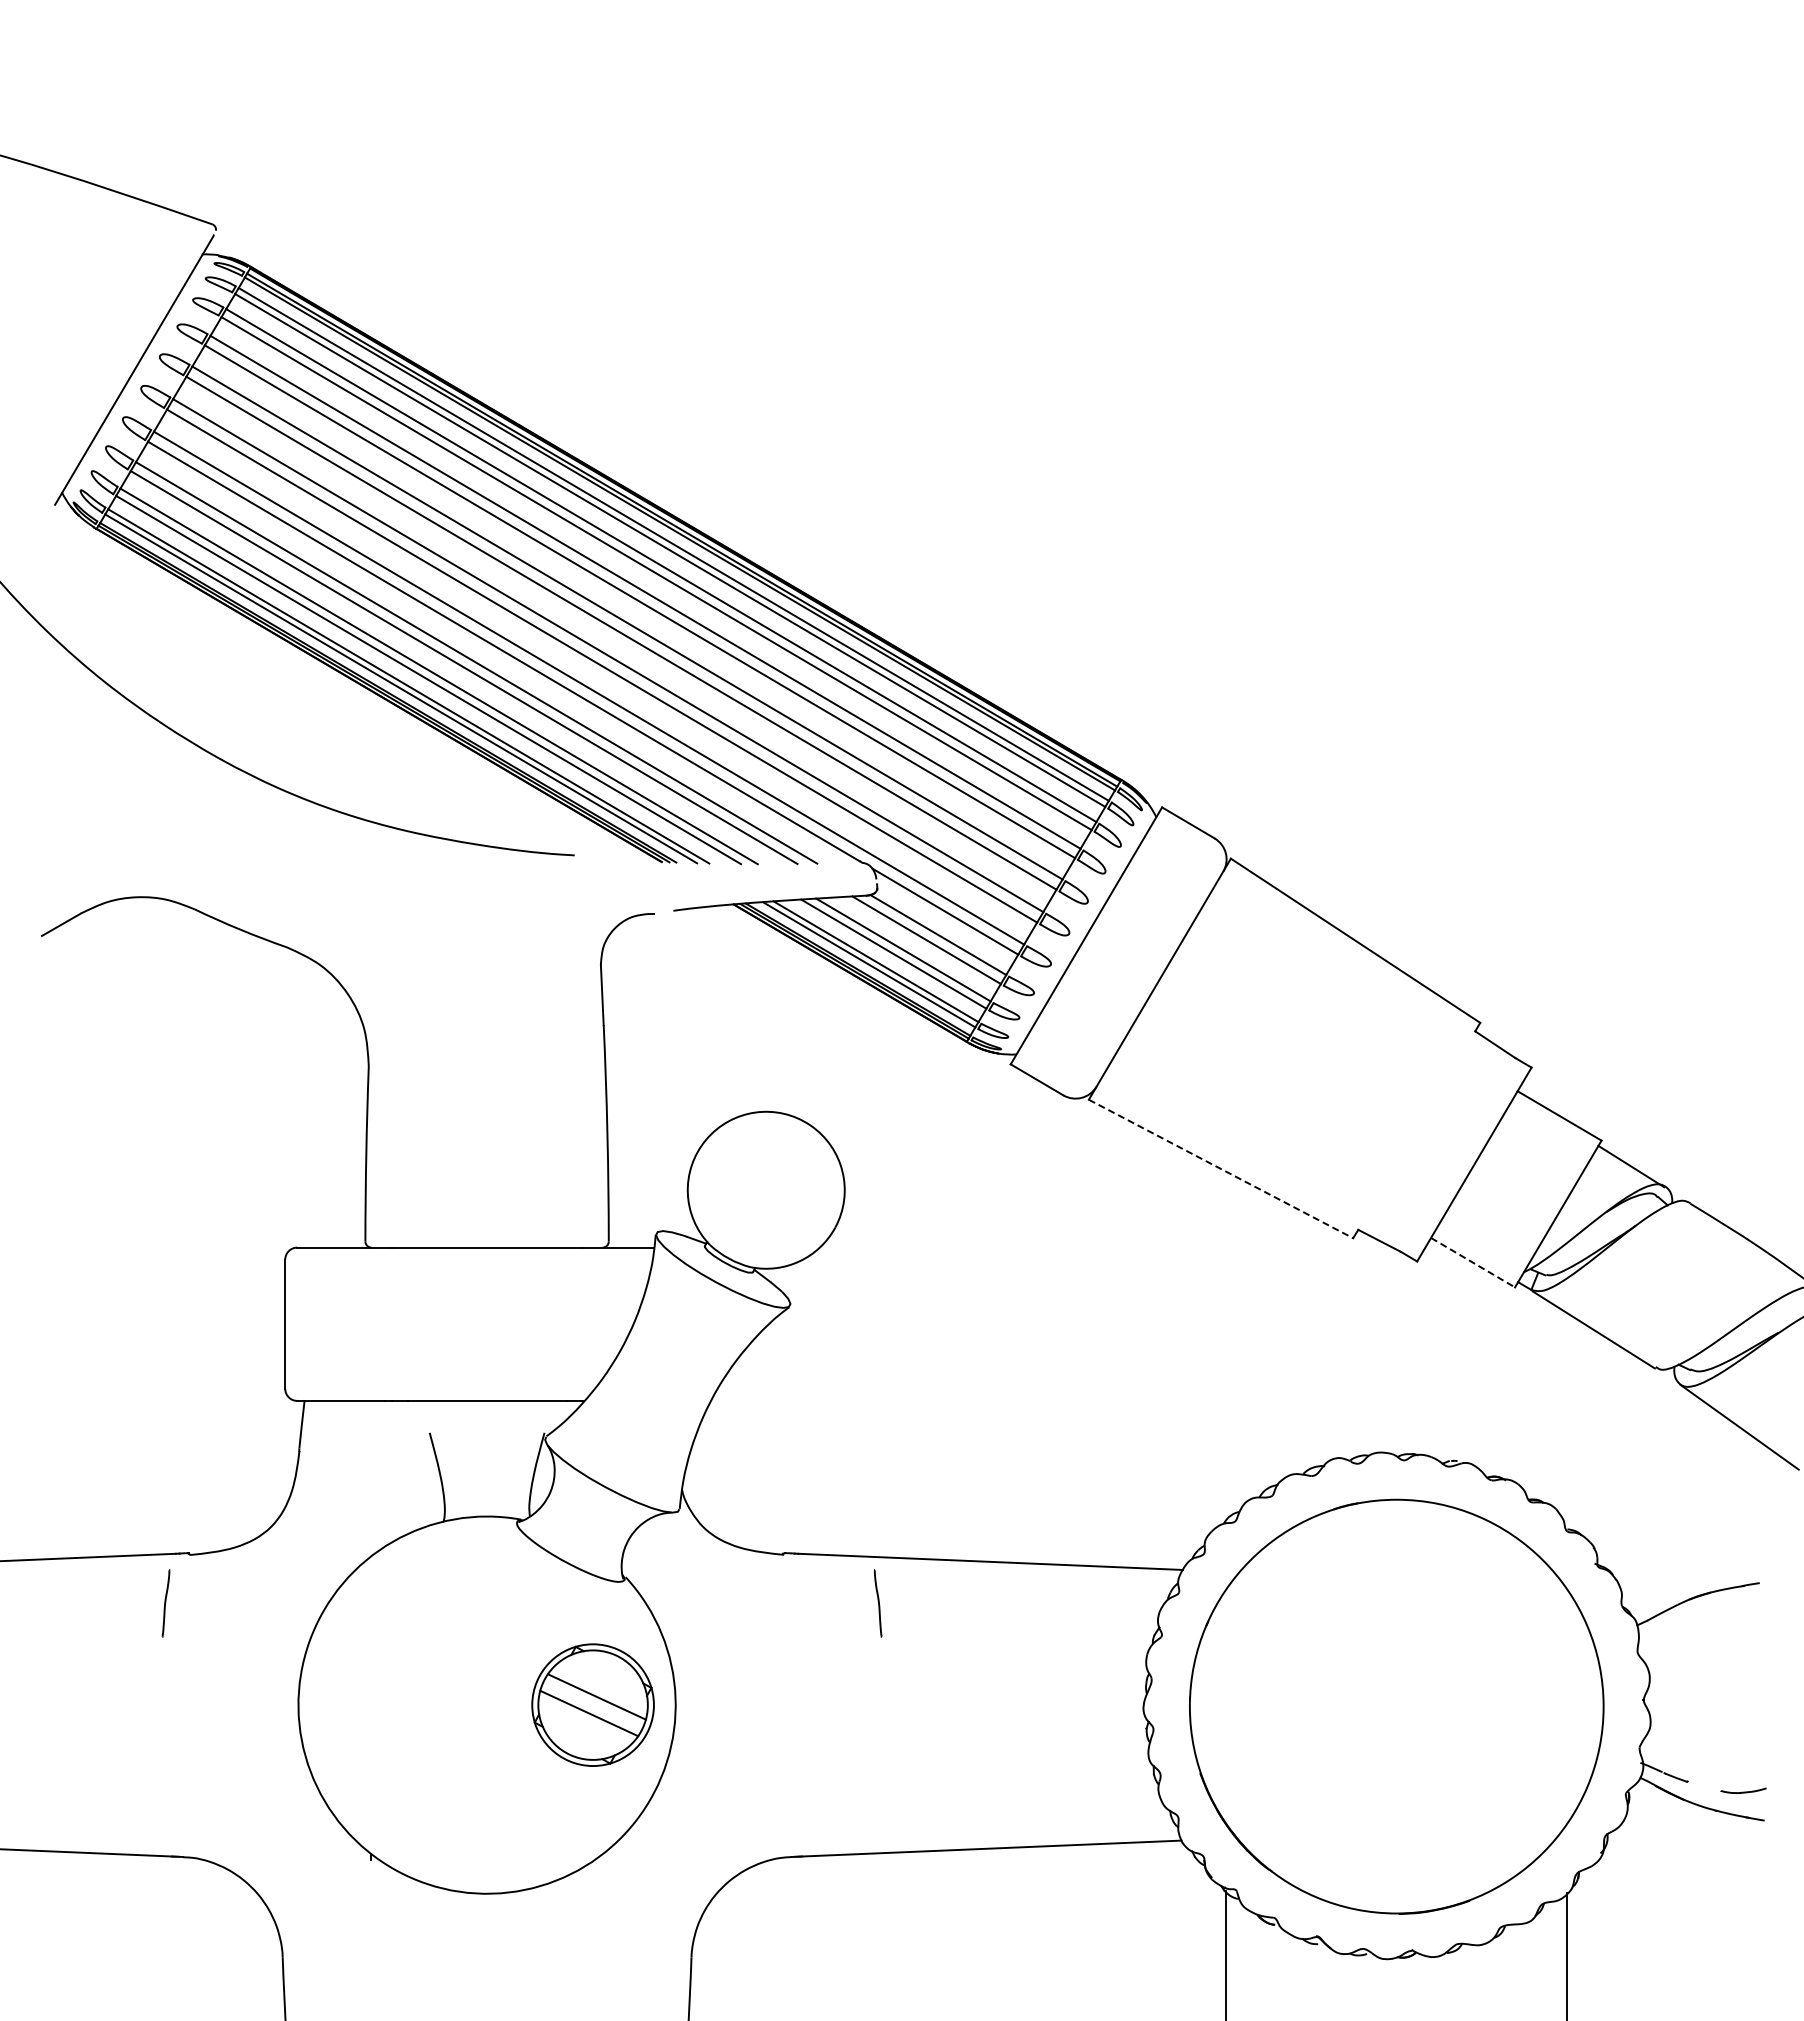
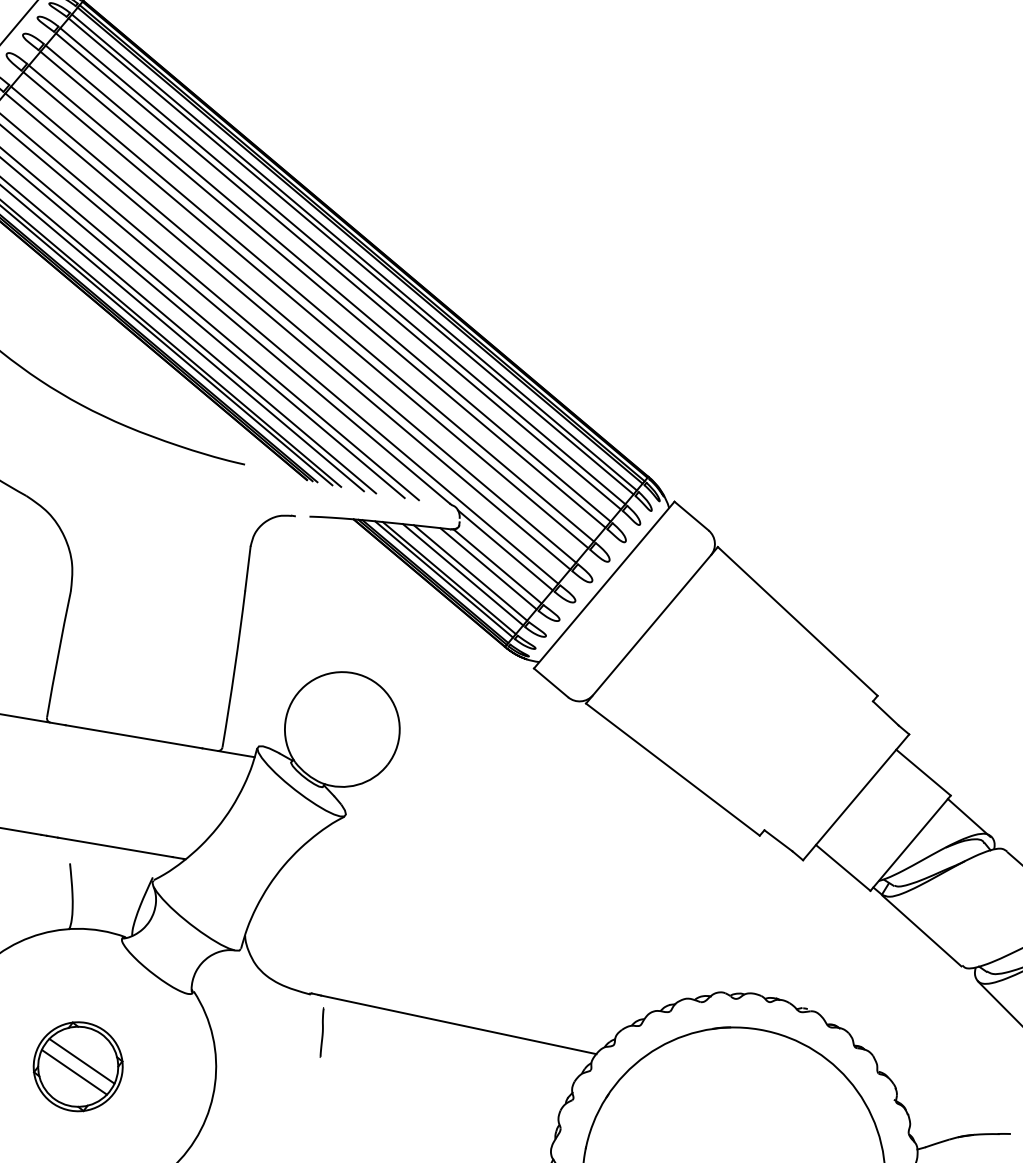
line: (1221, 1169) -> (673, 770), dashed -> solid
line: (1473, 1262) -> (843, 867), dashed -> solid
curve: (878, 1603) -> (322, 1032), moved
part: (592, 1704) -> (77, 1066), moved

